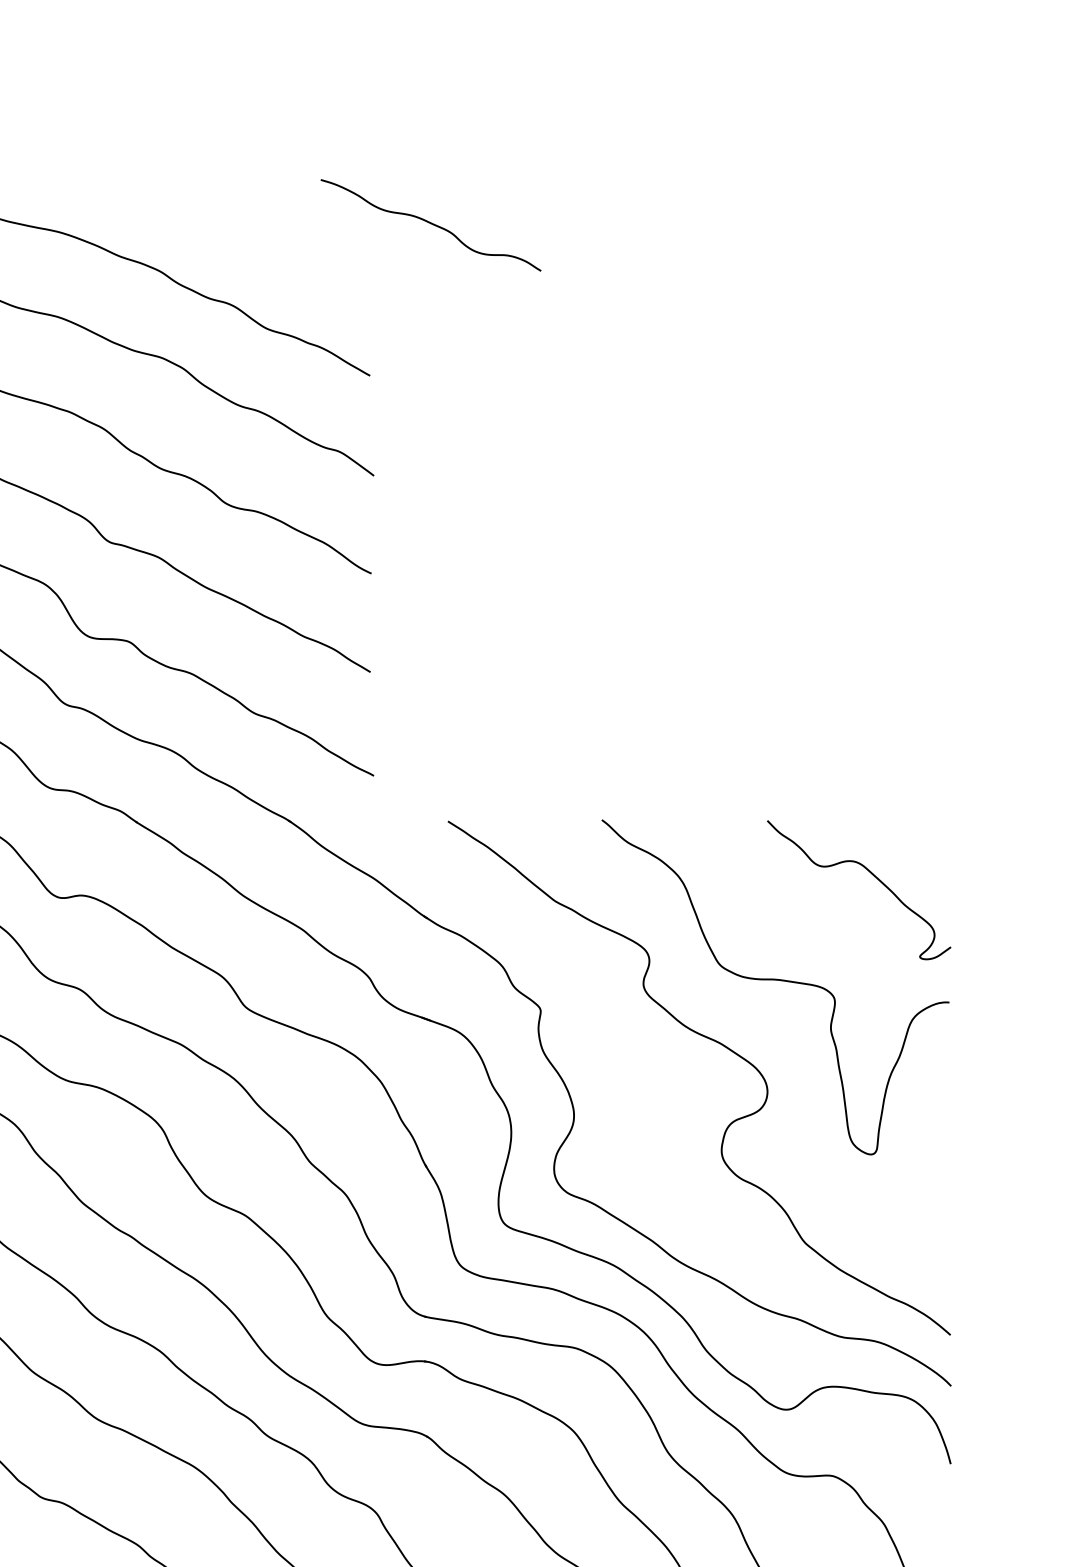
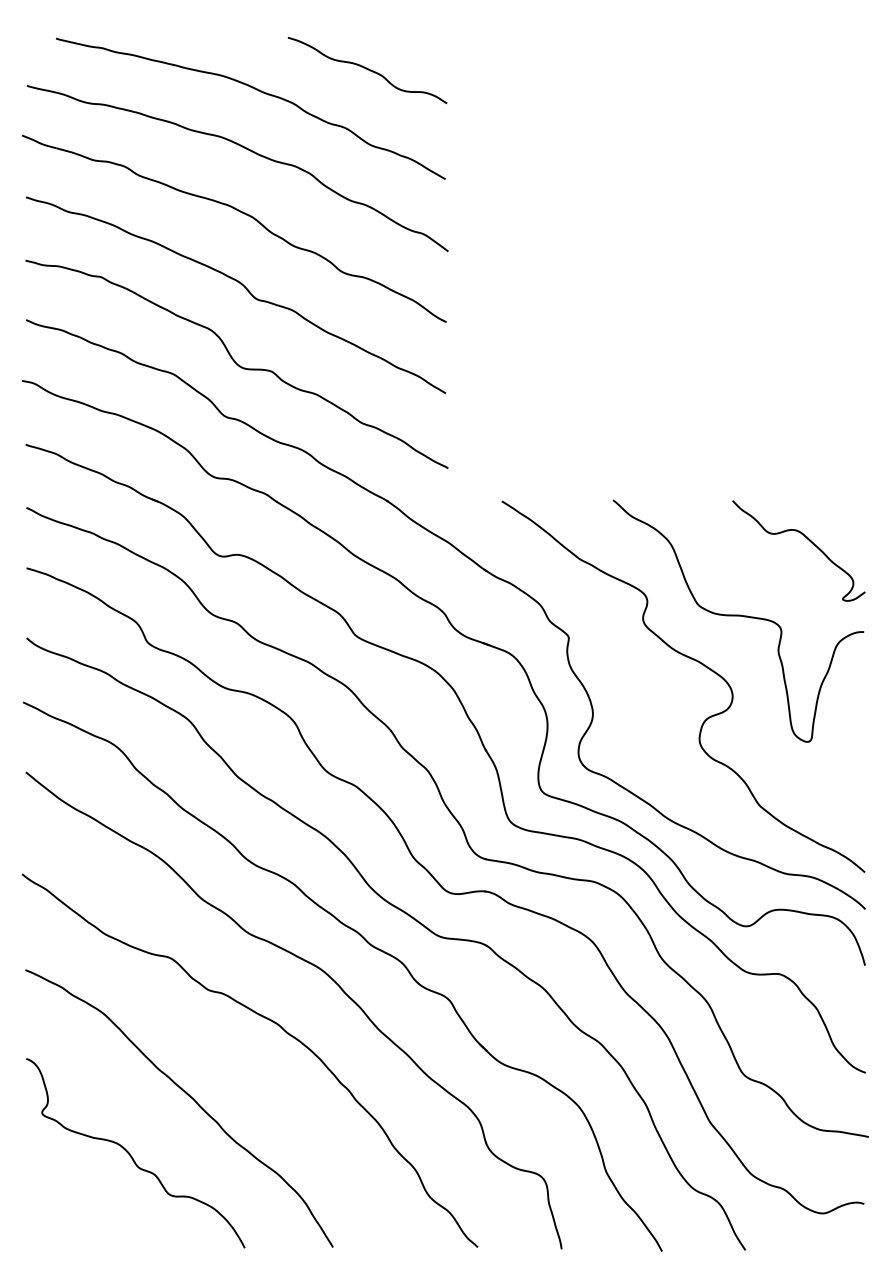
curve: (430, 223) -> (367, 69), moved

